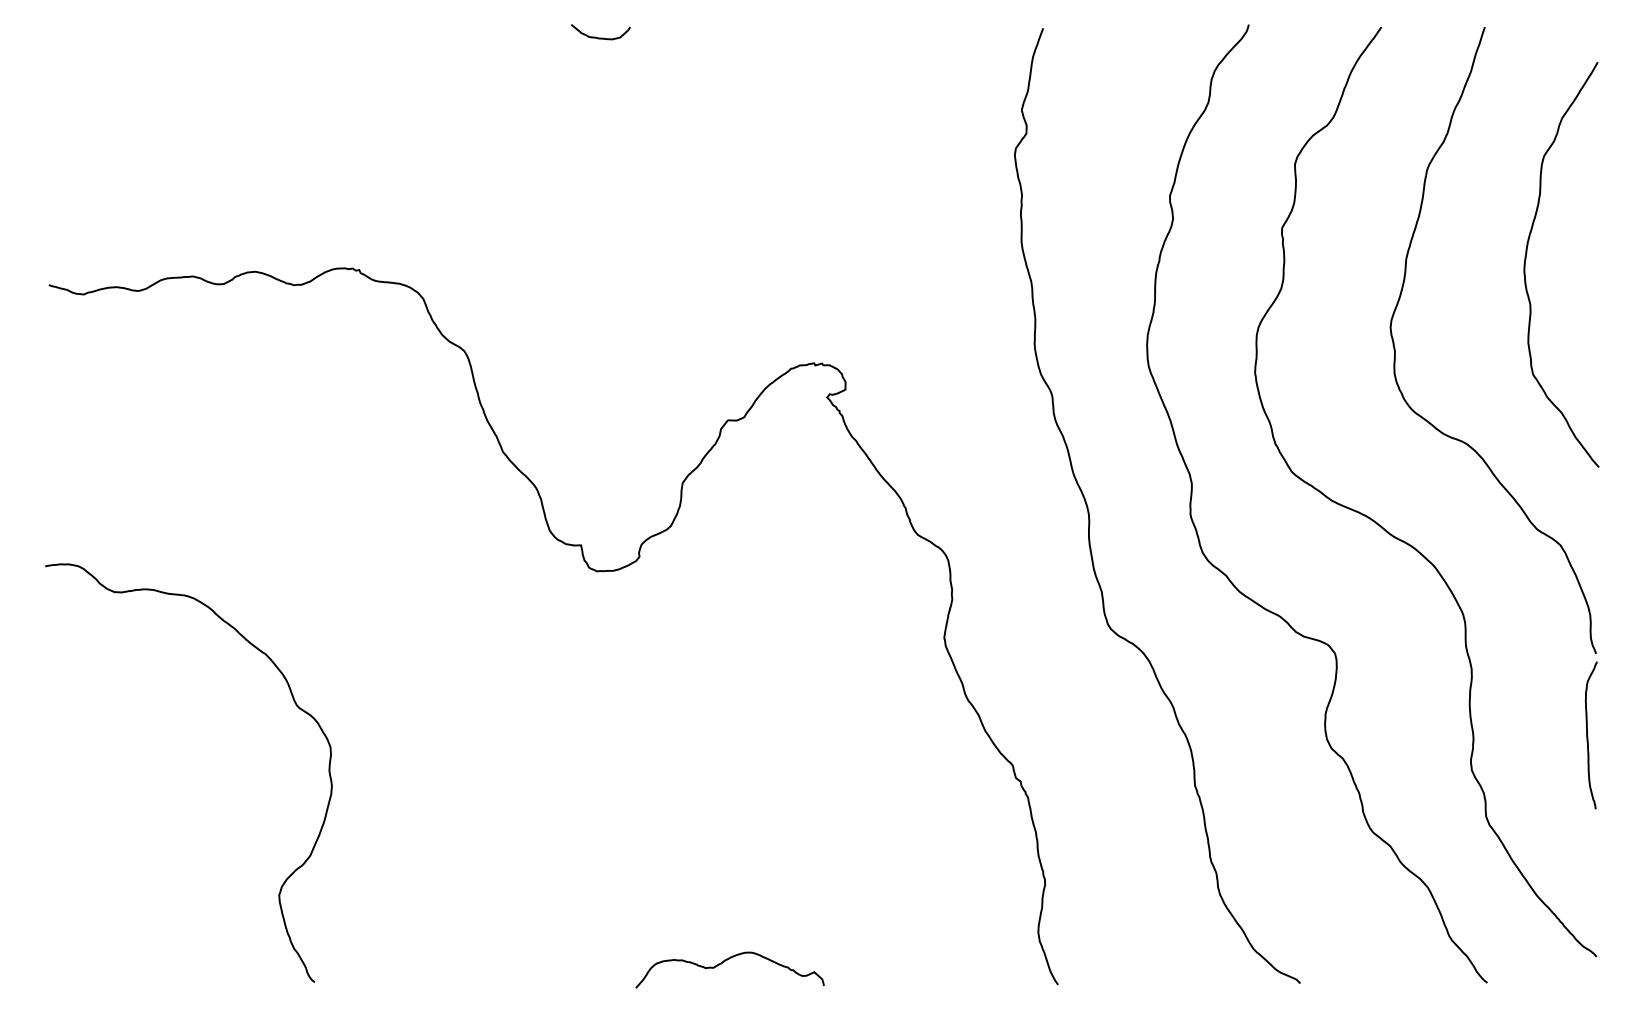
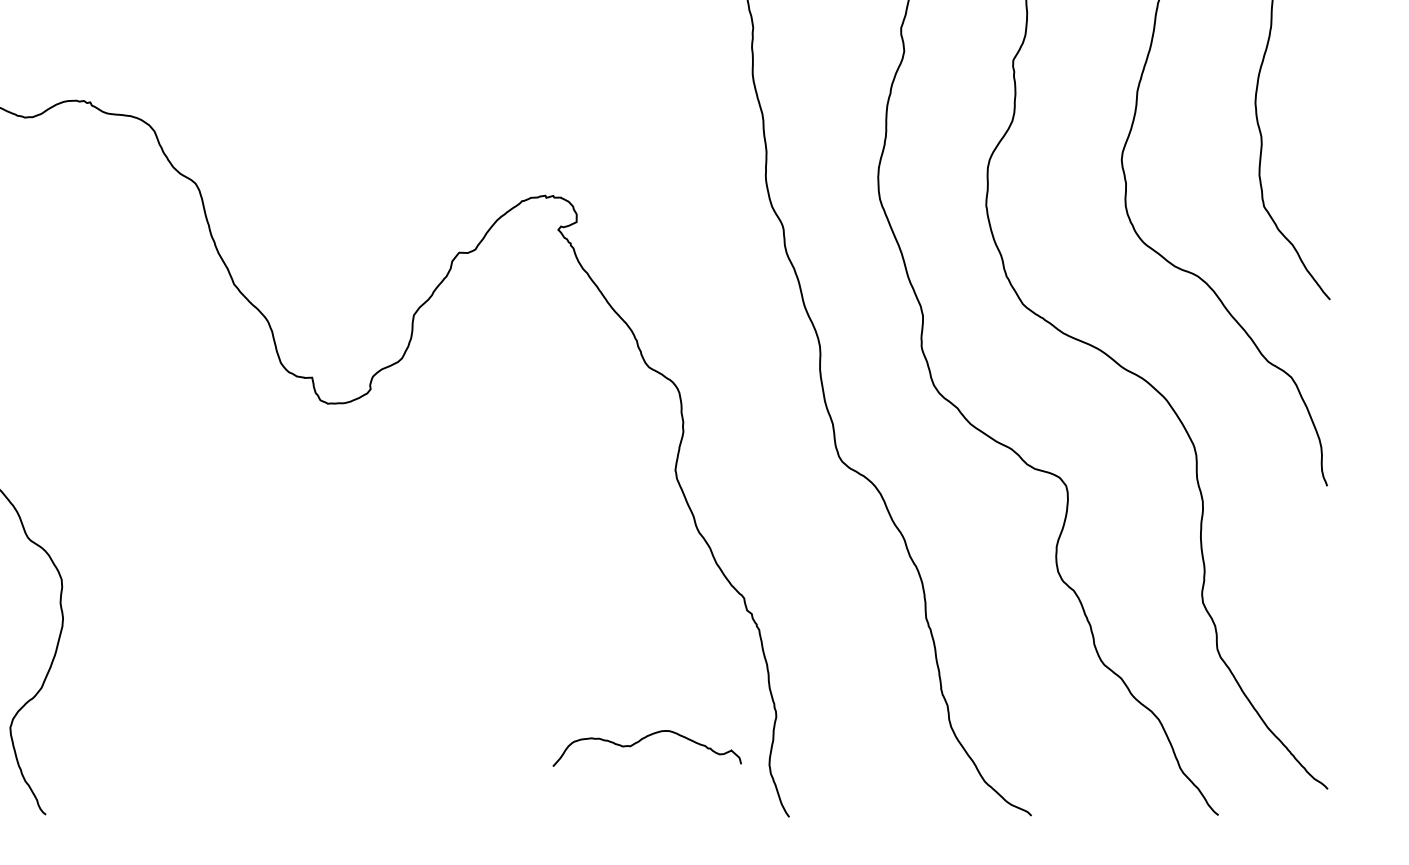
curve: (1588, 736) -> (1319, 568), removed
curve: (724, 962) -> (641, 740), moved

